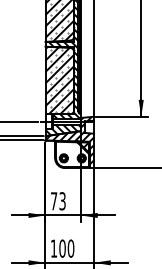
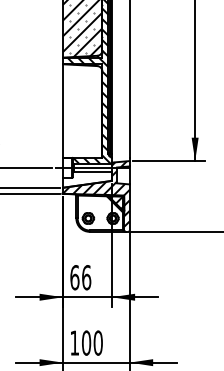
hatch: (59, 80) -> (82, 110), removed
hatch: (62, 129) -> (86, 178), removed
text: (57, 201) -> (79, 278), 73 -> 66

